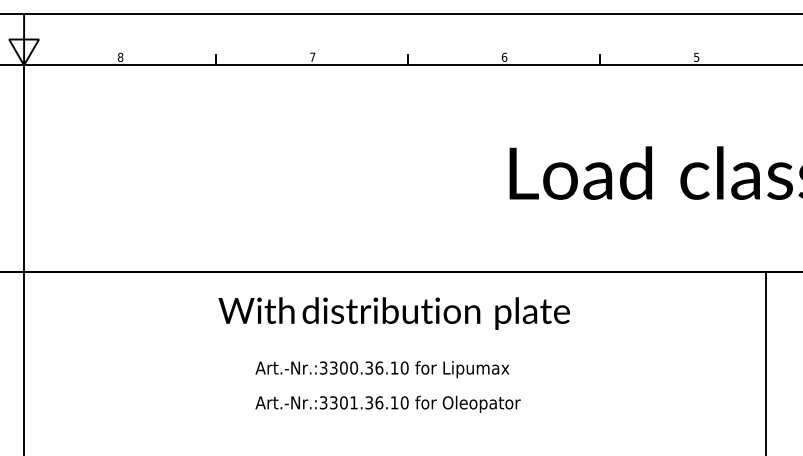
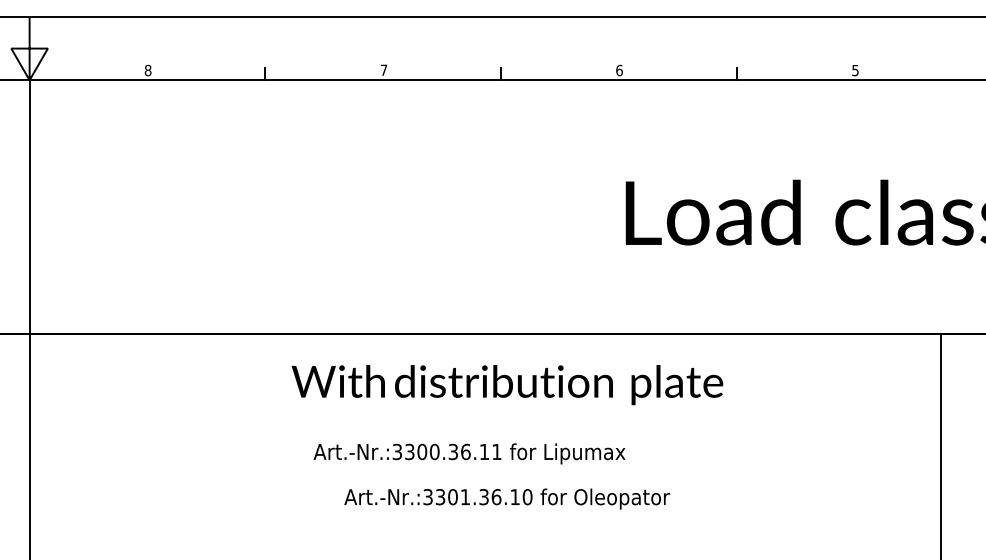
text: (393, 313) -> (506, 384), moved
text: (404, 367) -> (496, 451), Art.-Nr.:3300.36.10 -> Art.-Nr.:3300.36.11
text: (387, 403) -> (506, 497), moved

